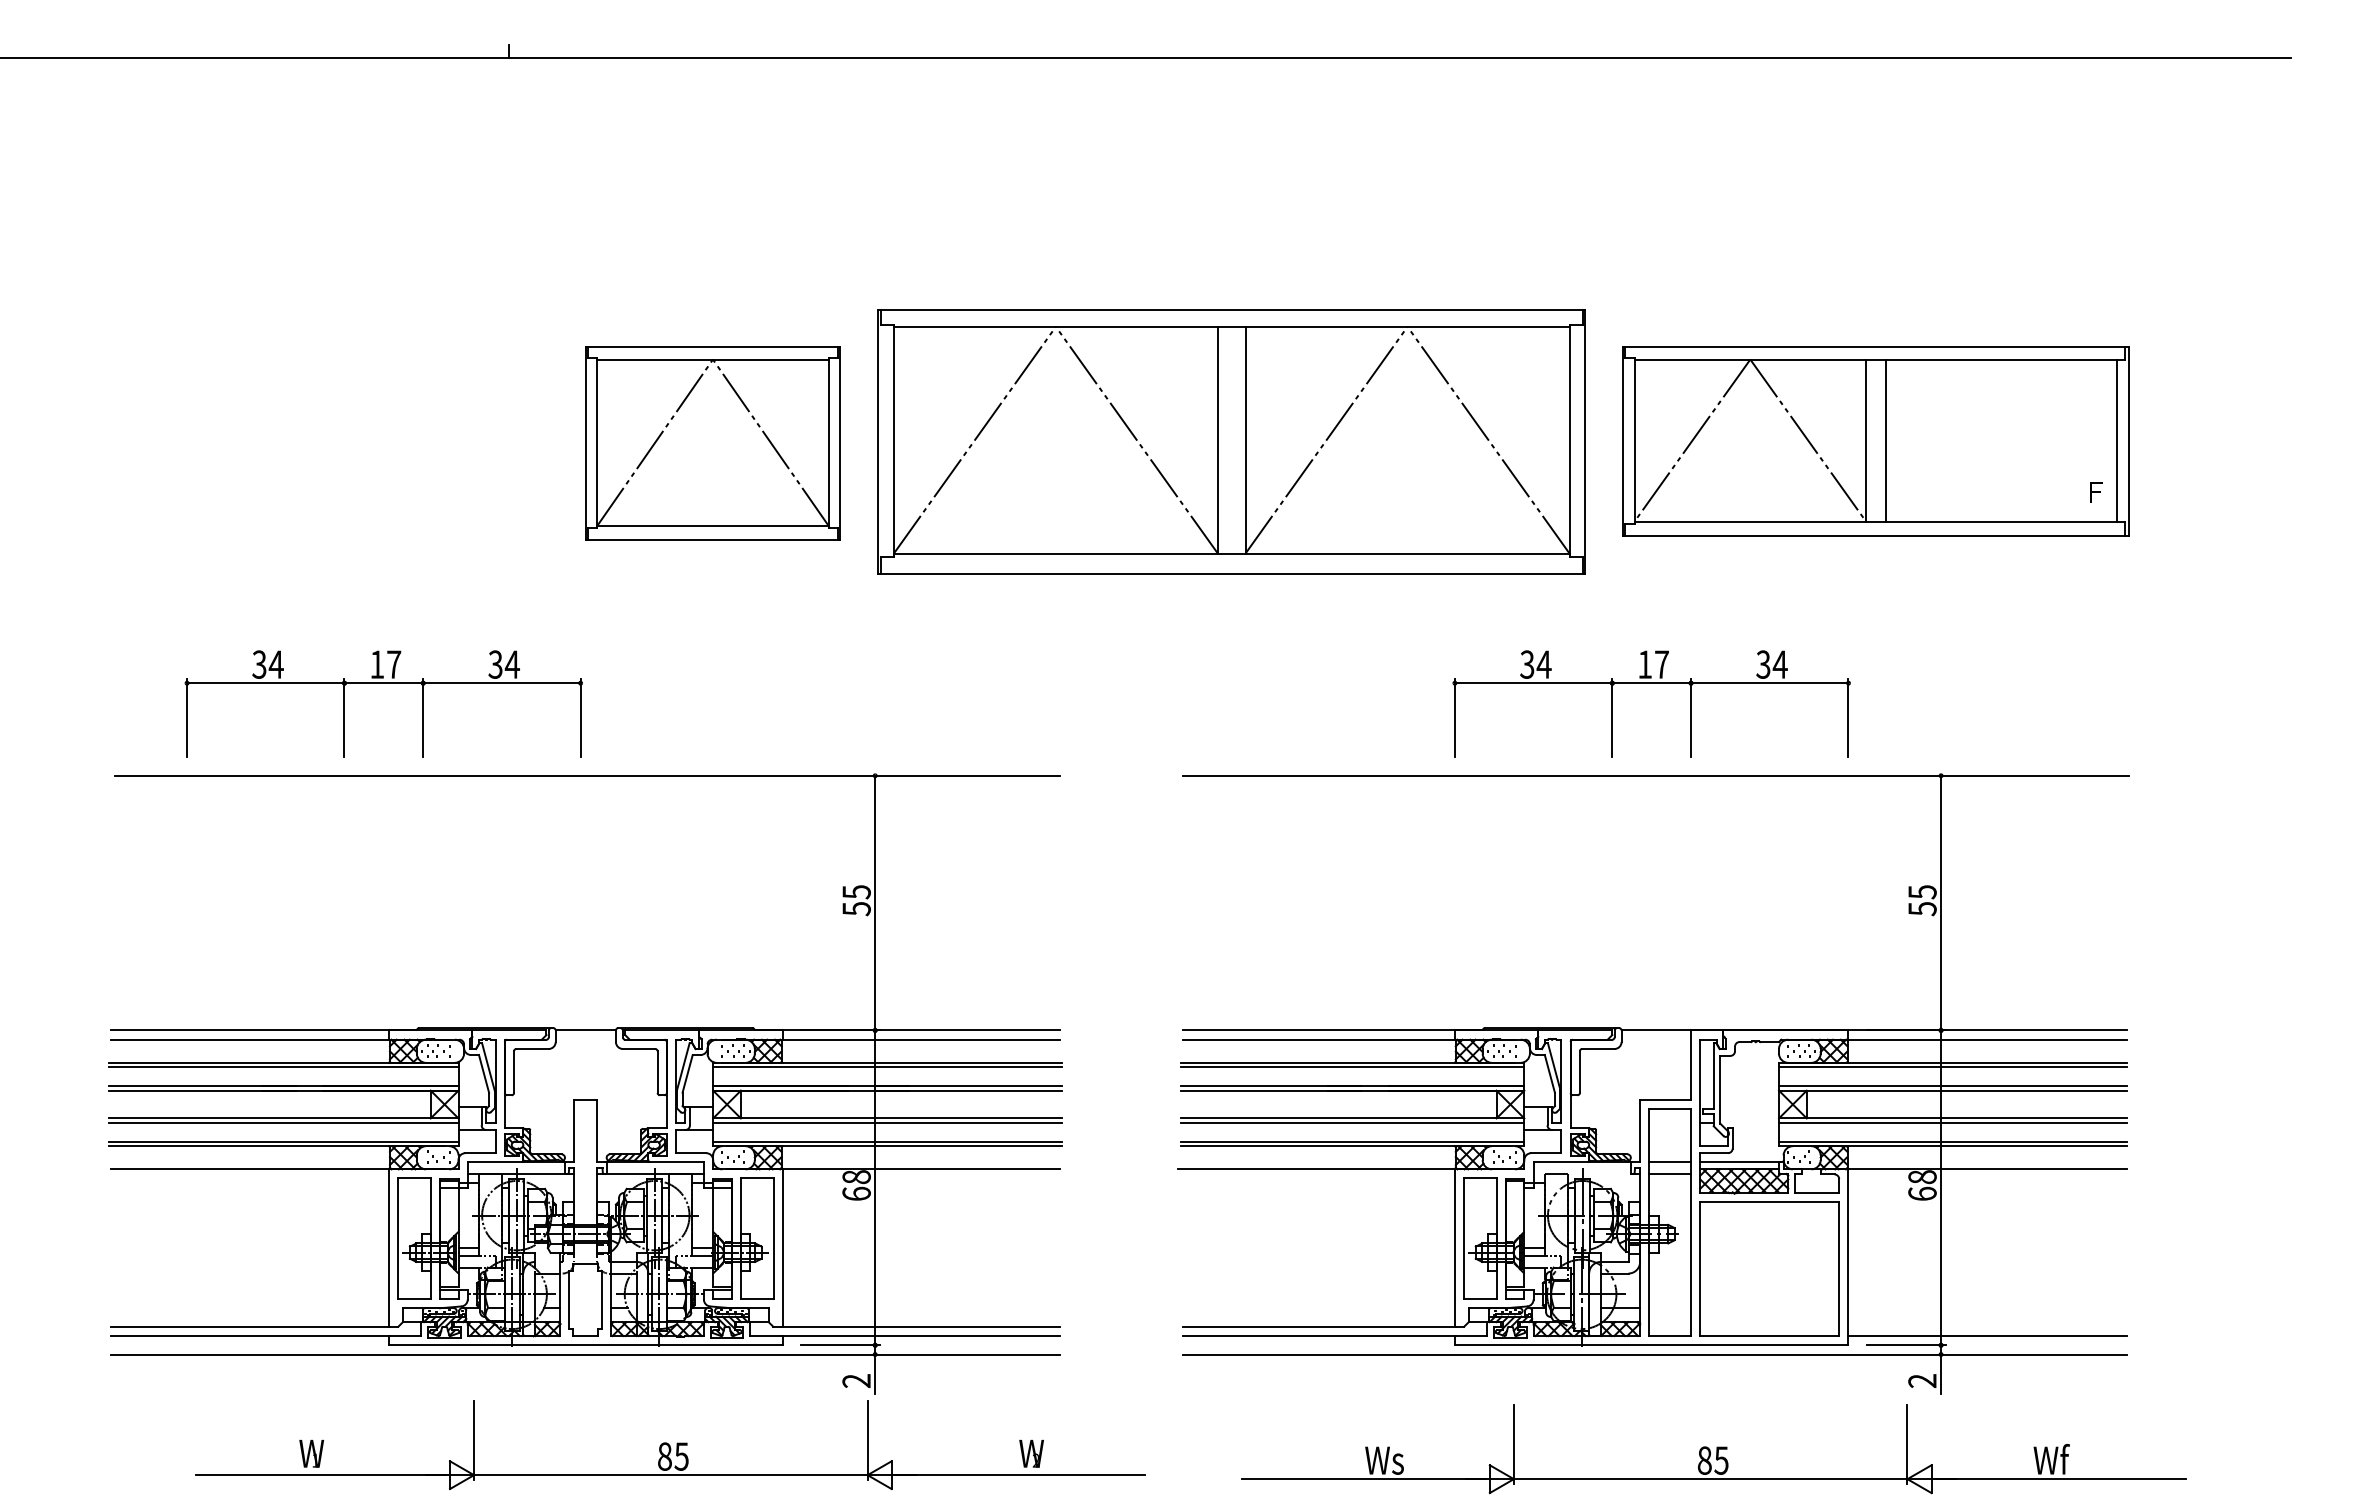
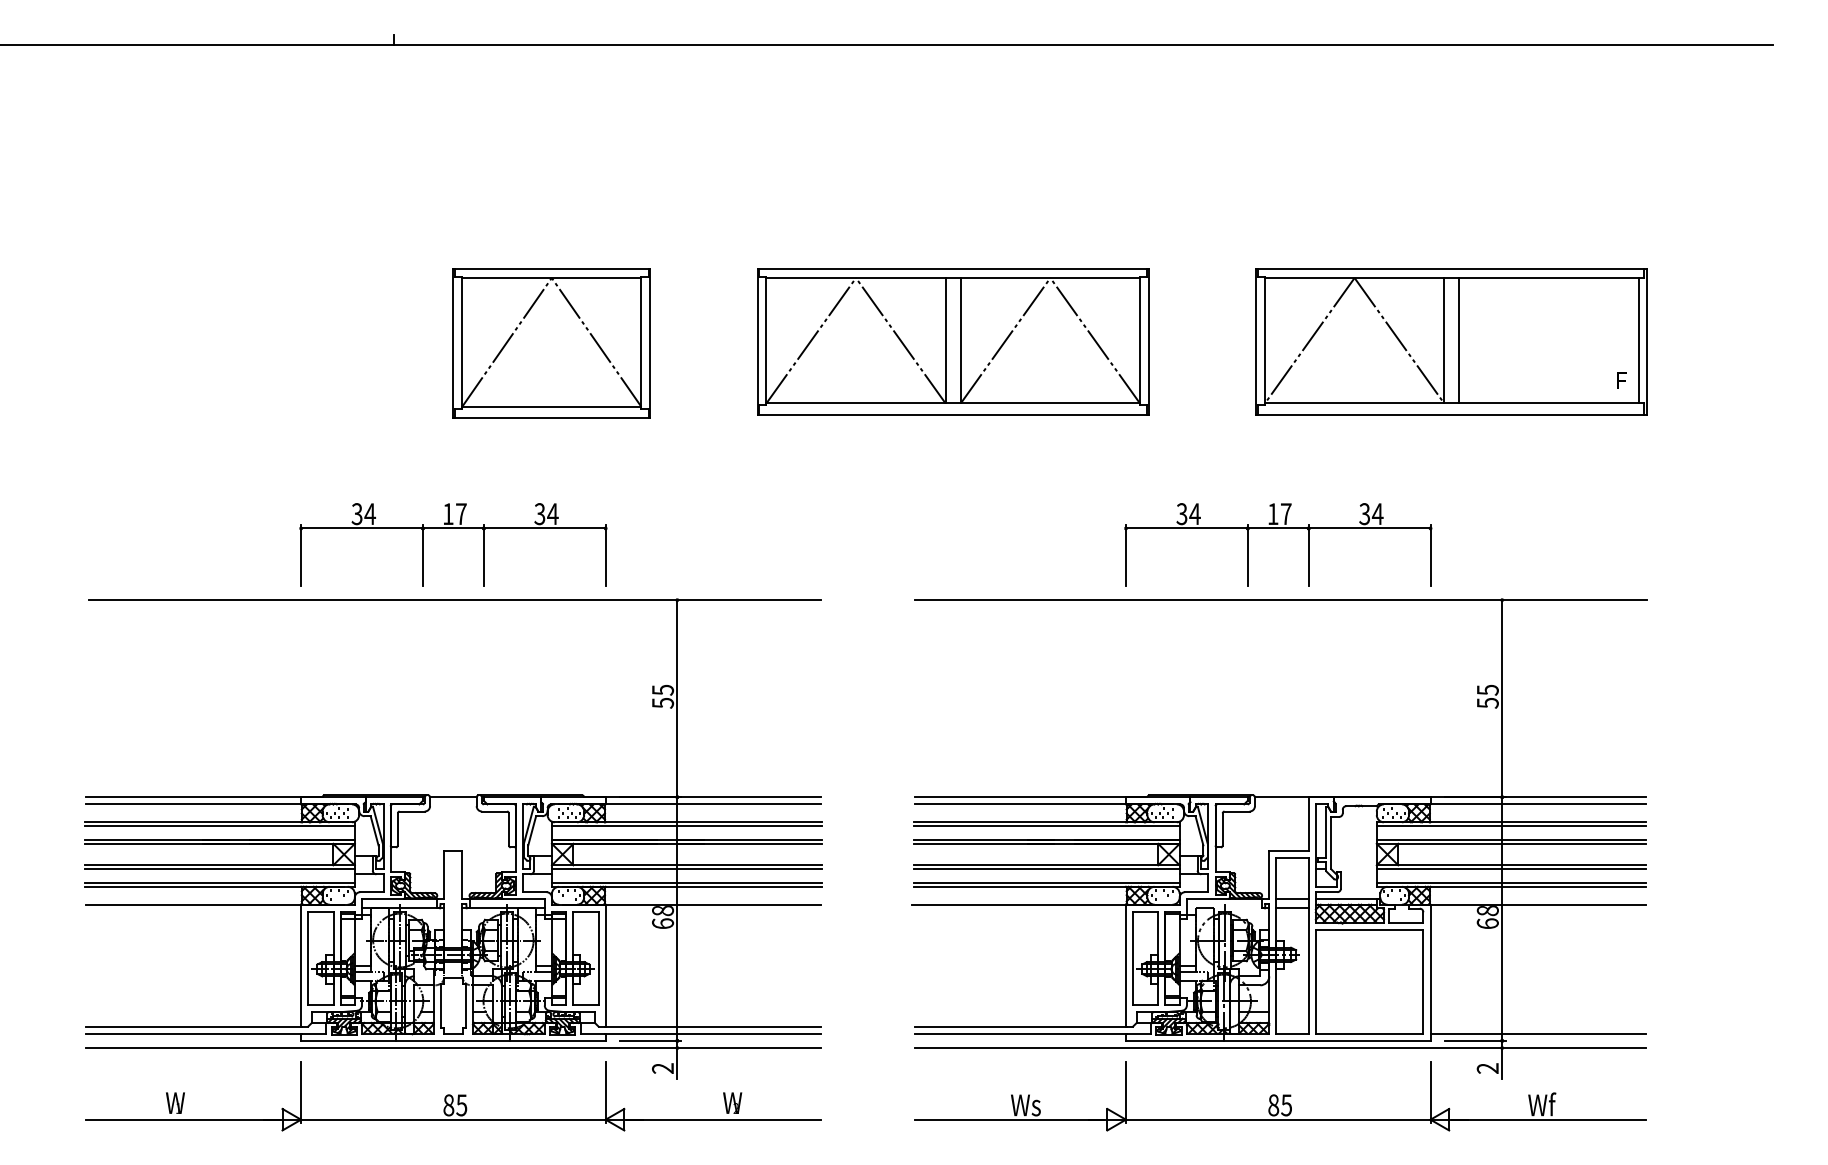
part: (1231, 441) -> (953, 341), size x0.71
part: (383, 683) -> (453, 528), moved
part: (670, 1445) -> (453, 1096), moved
part: (1713, 1449) -> (1280, 1096), moved

